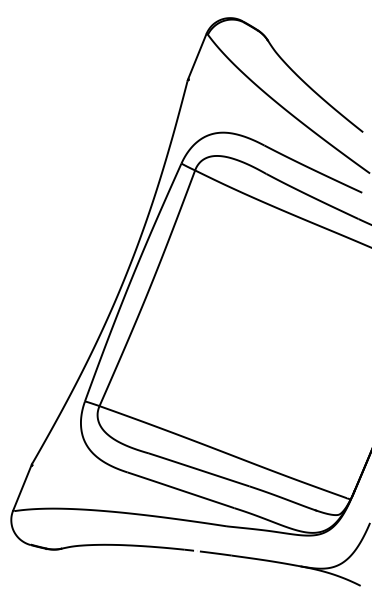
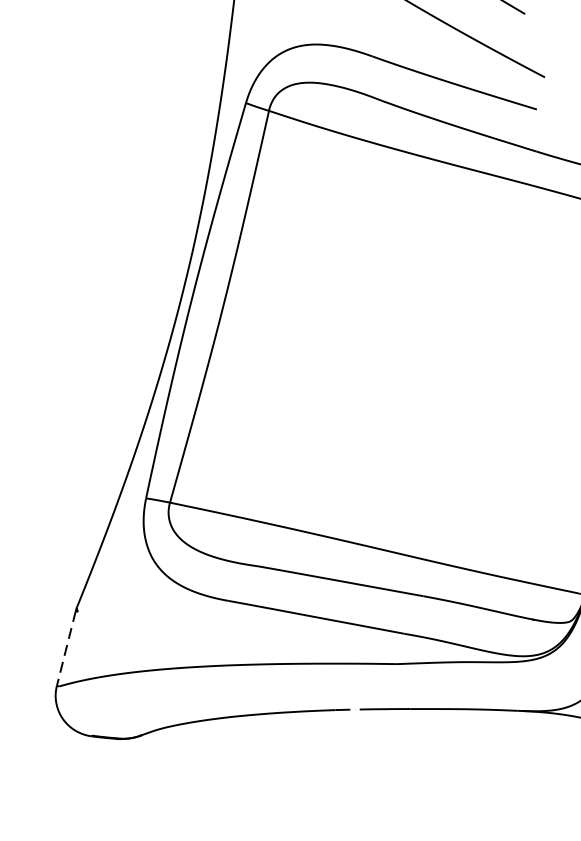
line: (22, 488) -> (66, 649), solid -> dashed

